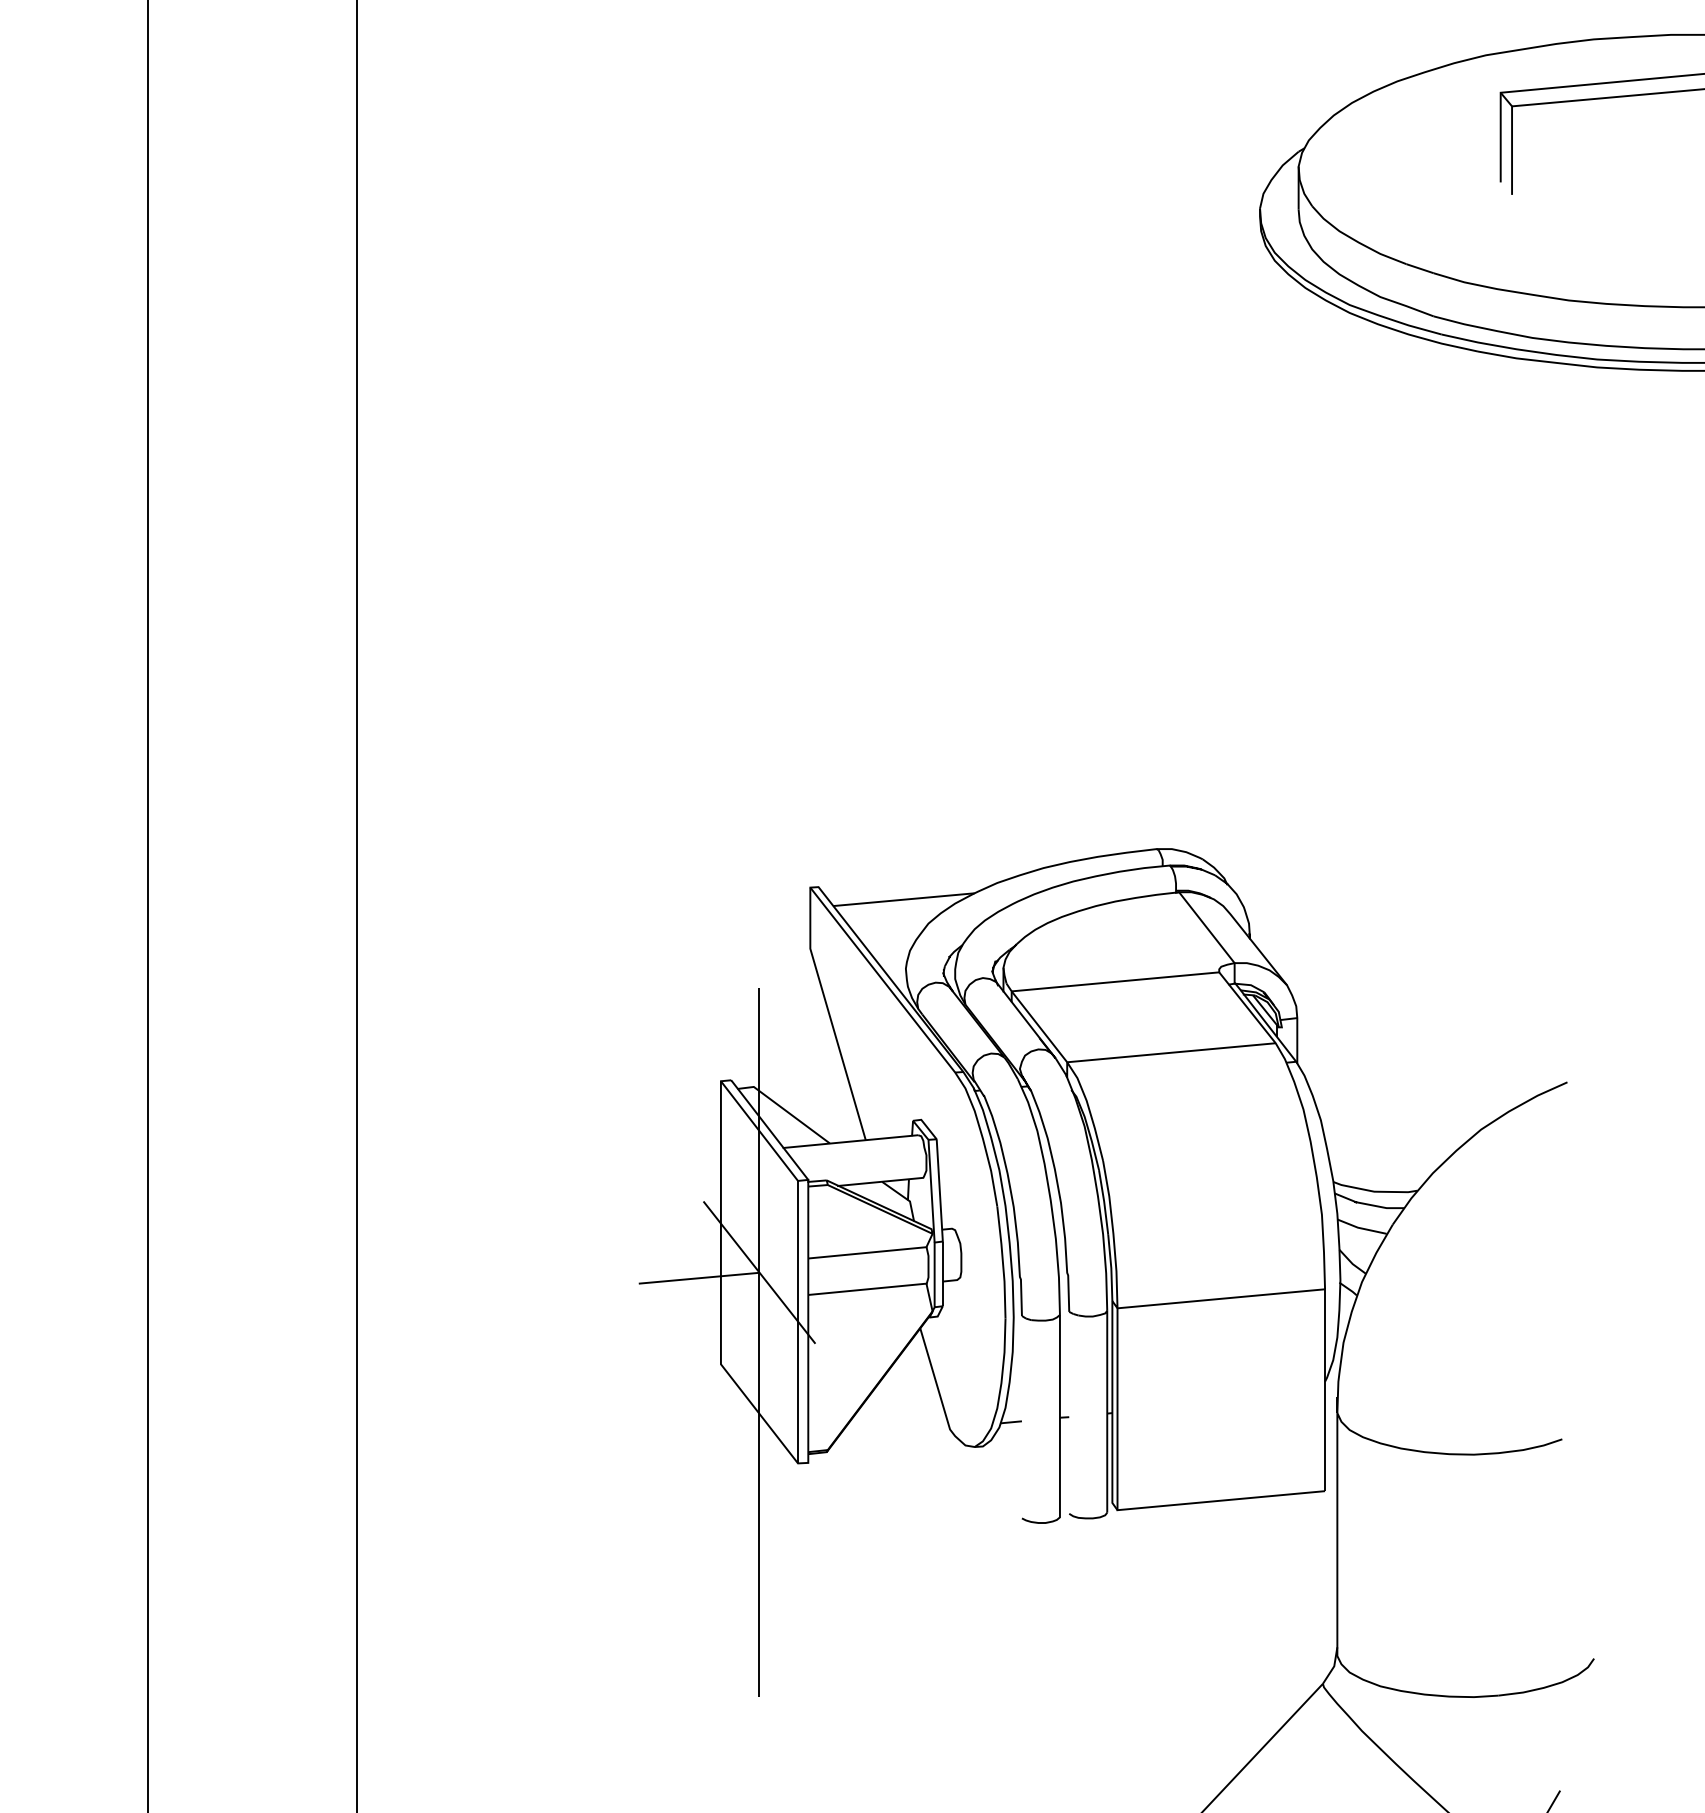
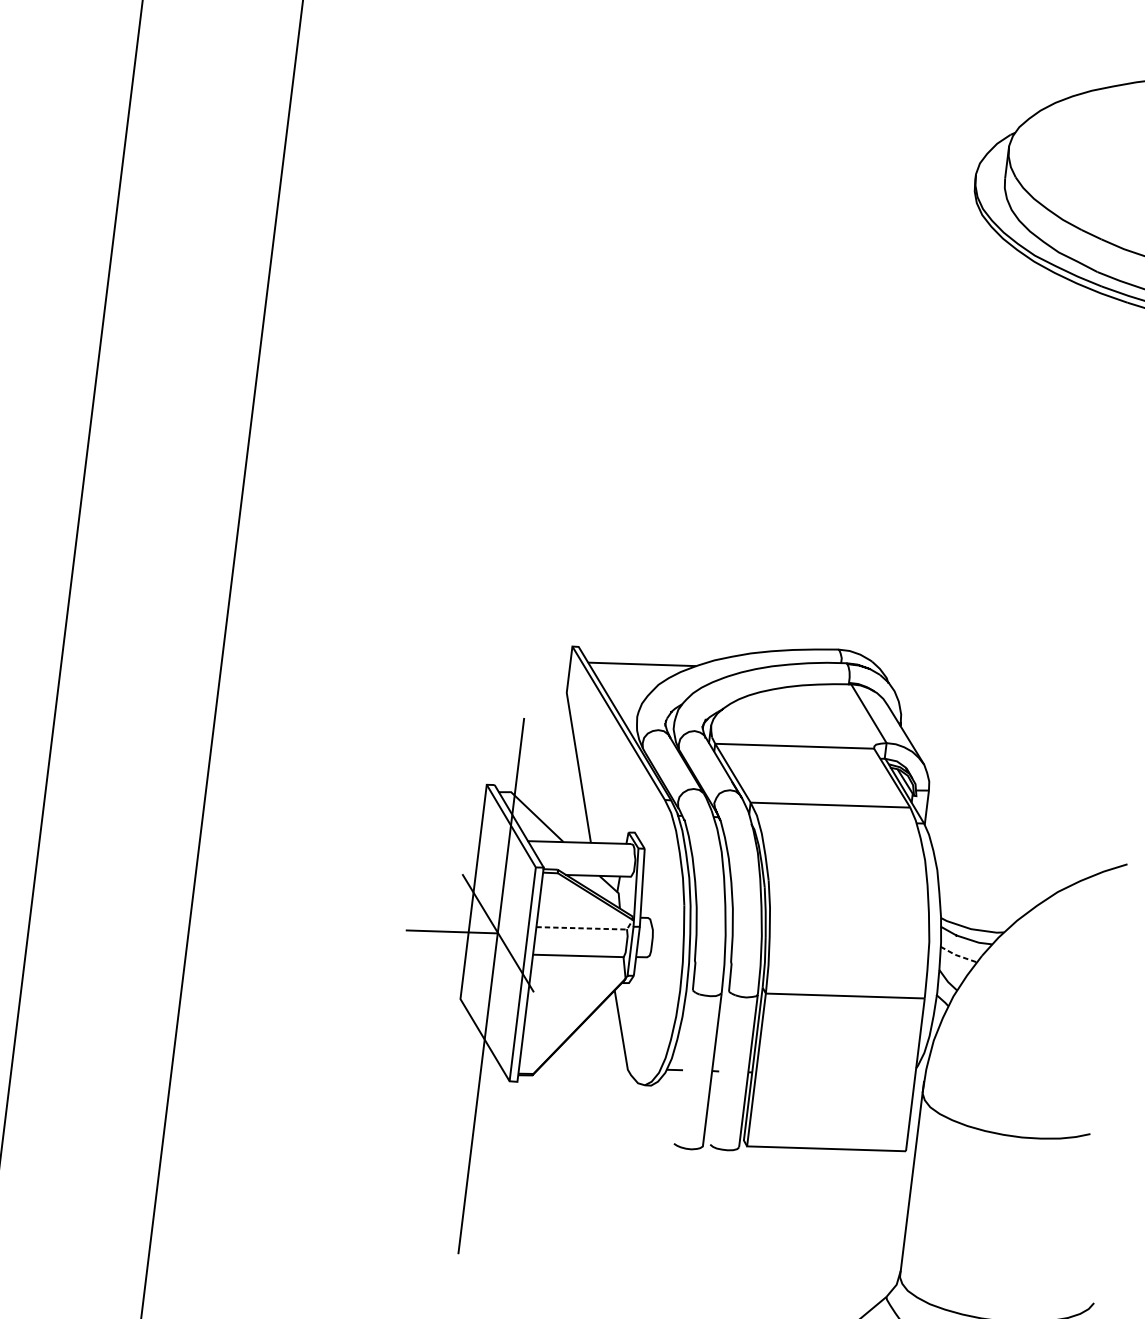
line: (1360, 1228) -> (957, 955), solid -> dashed
line: (875, 1252) -> (587, 928), solid -> dashed

